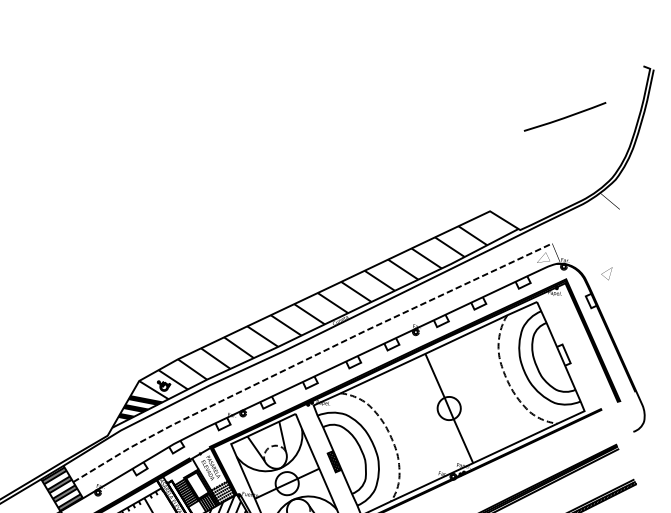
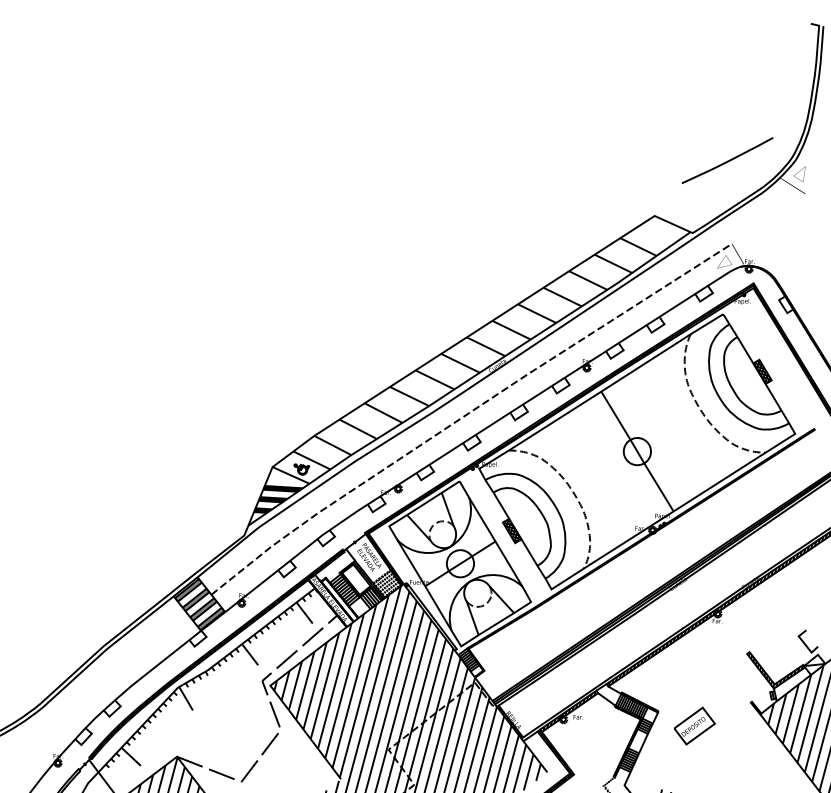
line: (565, 116) -> (727, 160), moved
part: (606, 272) -> (799, 173), moved
hatch: (563, 354) -> (762, 371), added

